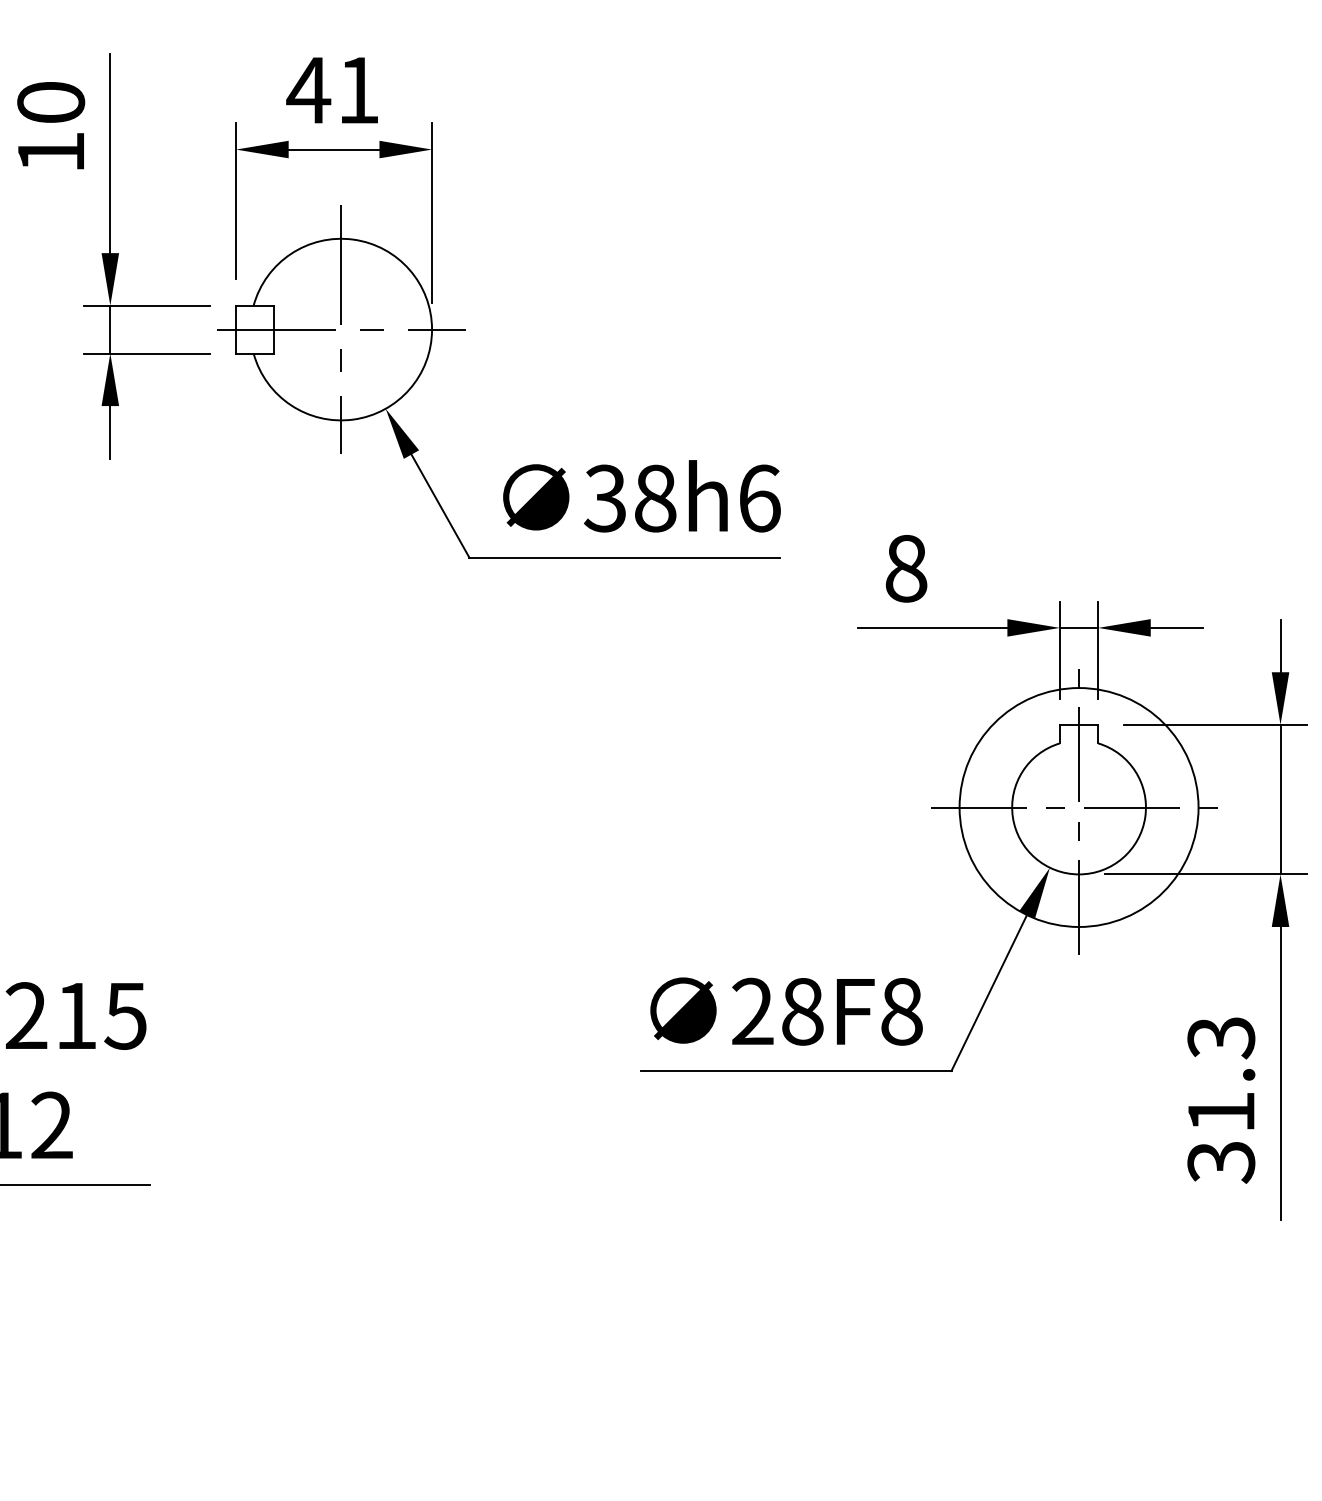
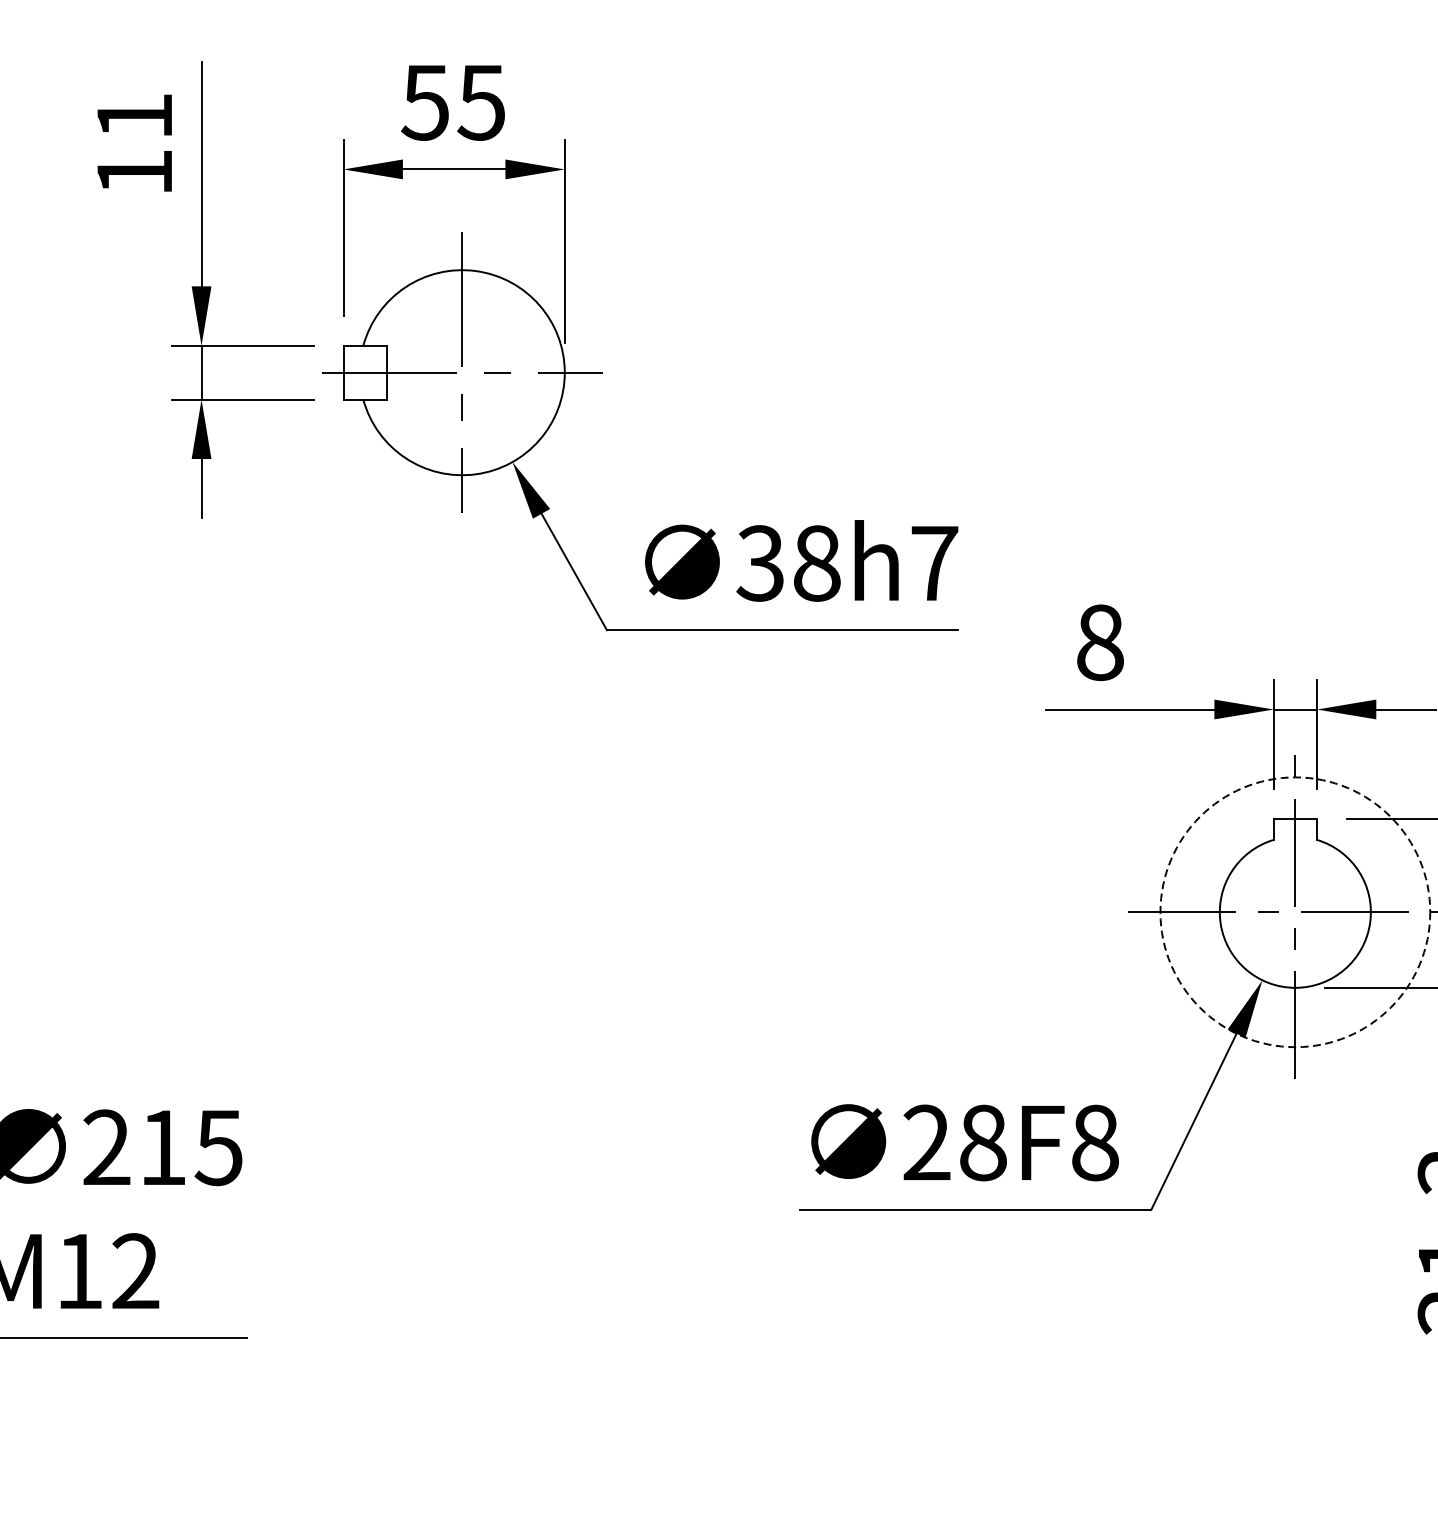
text: (332, 90) -> (452, 102), 41 -> 55
text: (51, 102) -> (135, 116), 10 -> 11
text: (759, 498) -> (934, 563), 38h6 -> 38h7
circle: (1078, 807) -> (1294, 912), solid -> dashed

